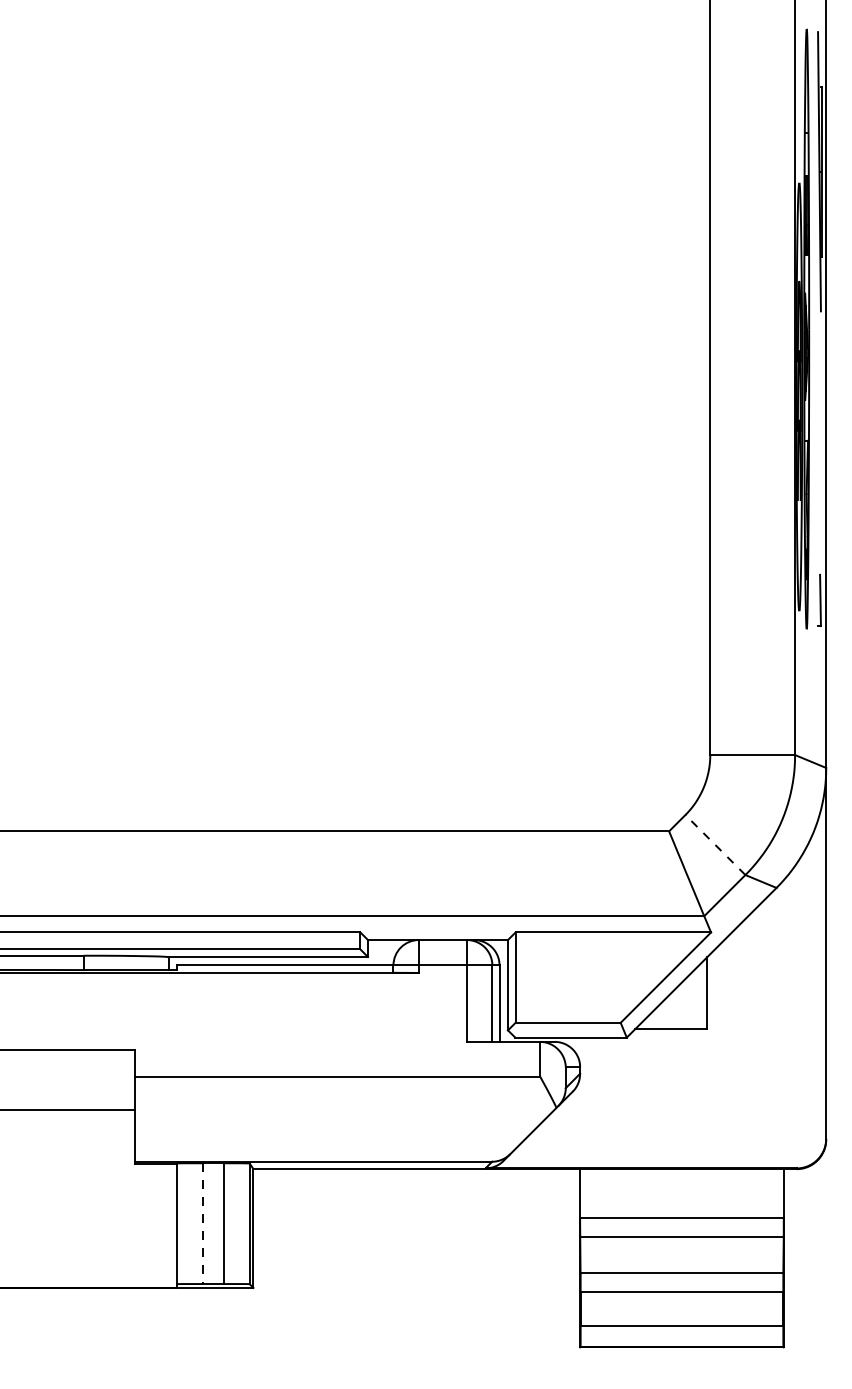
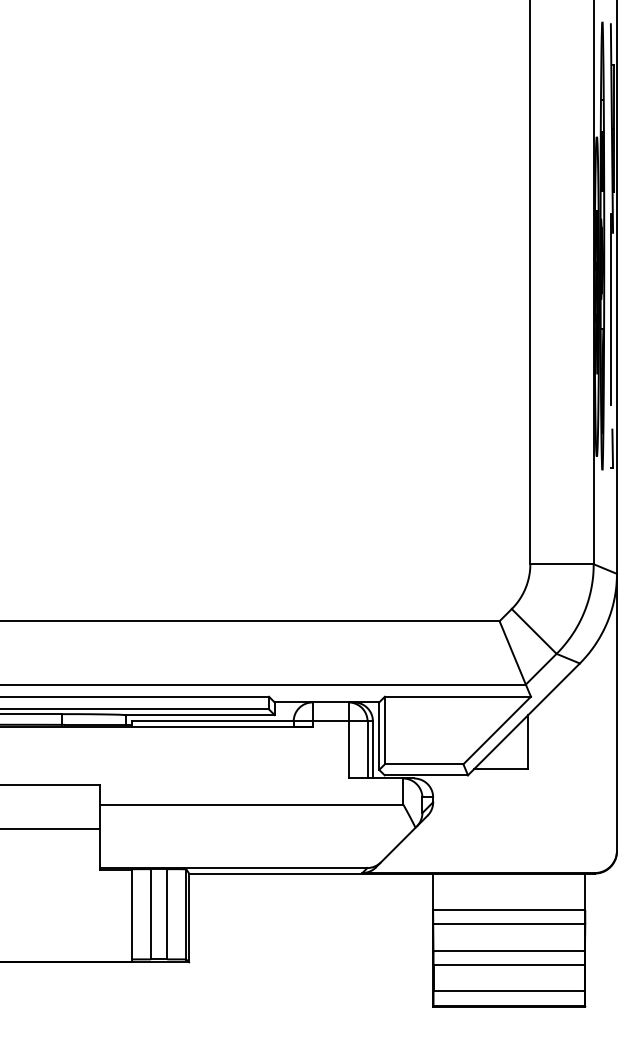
line: (818, 413) -> (611, 309), added
line: (715, 844) -> (534, 631), dashed -> solid
line: (202, 1224) -> (151, 914), dashed -> solid

